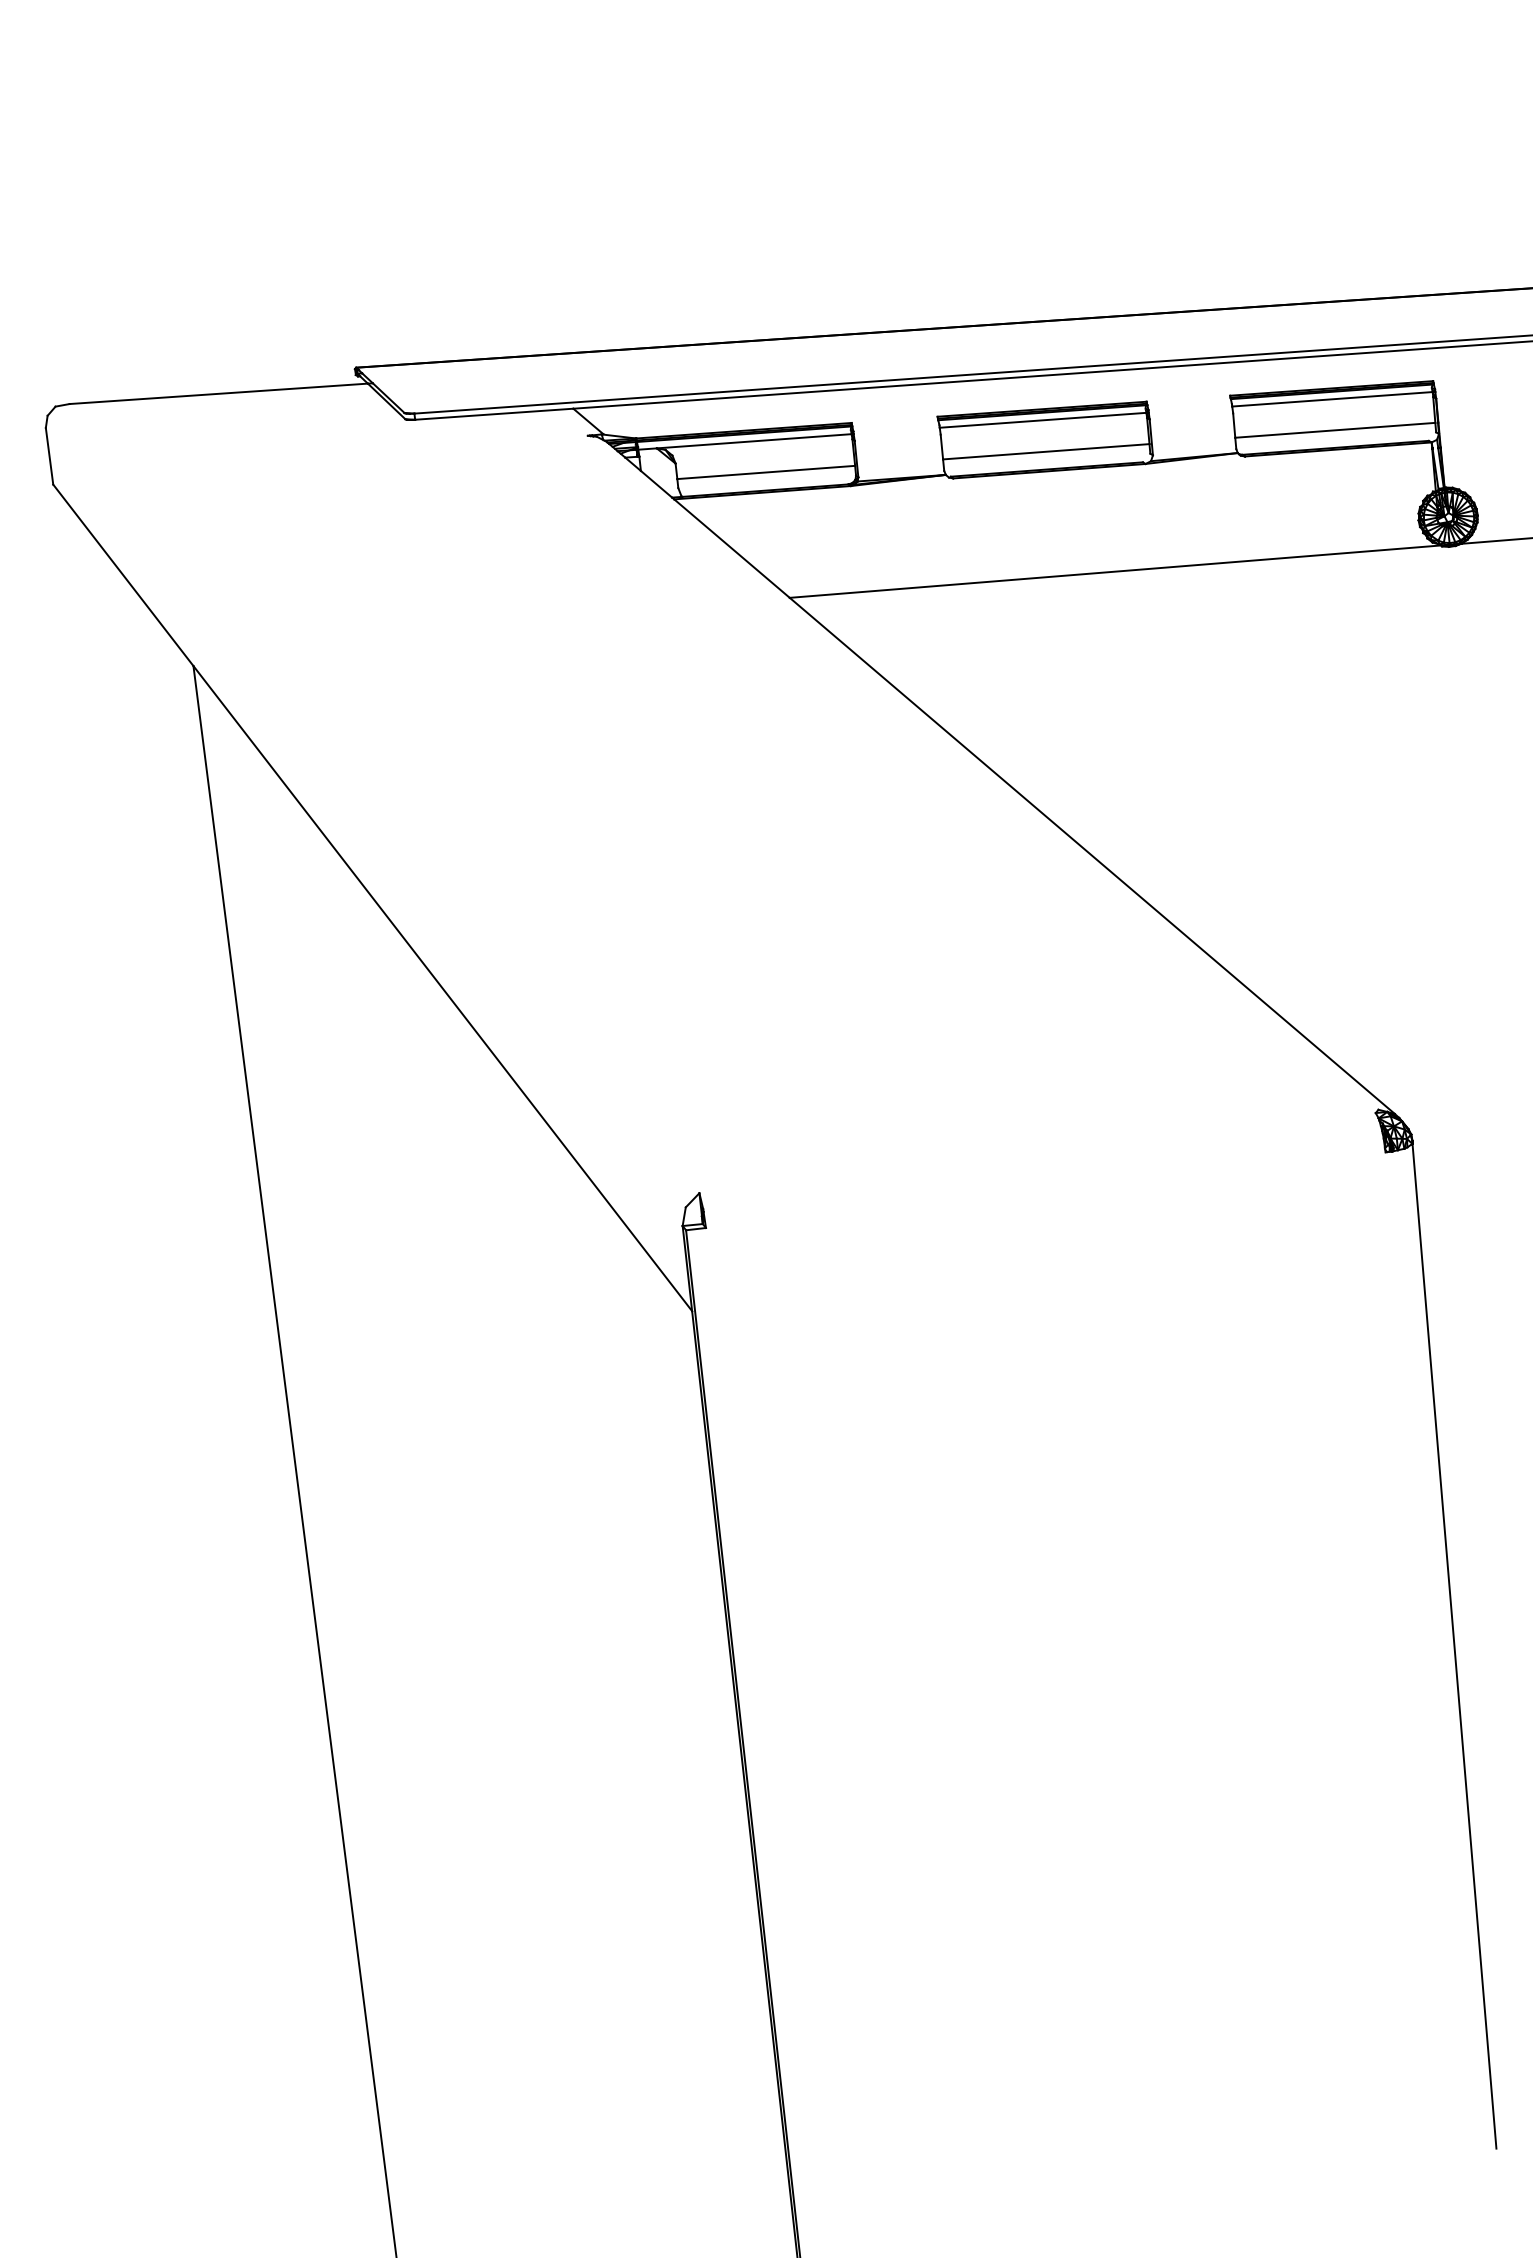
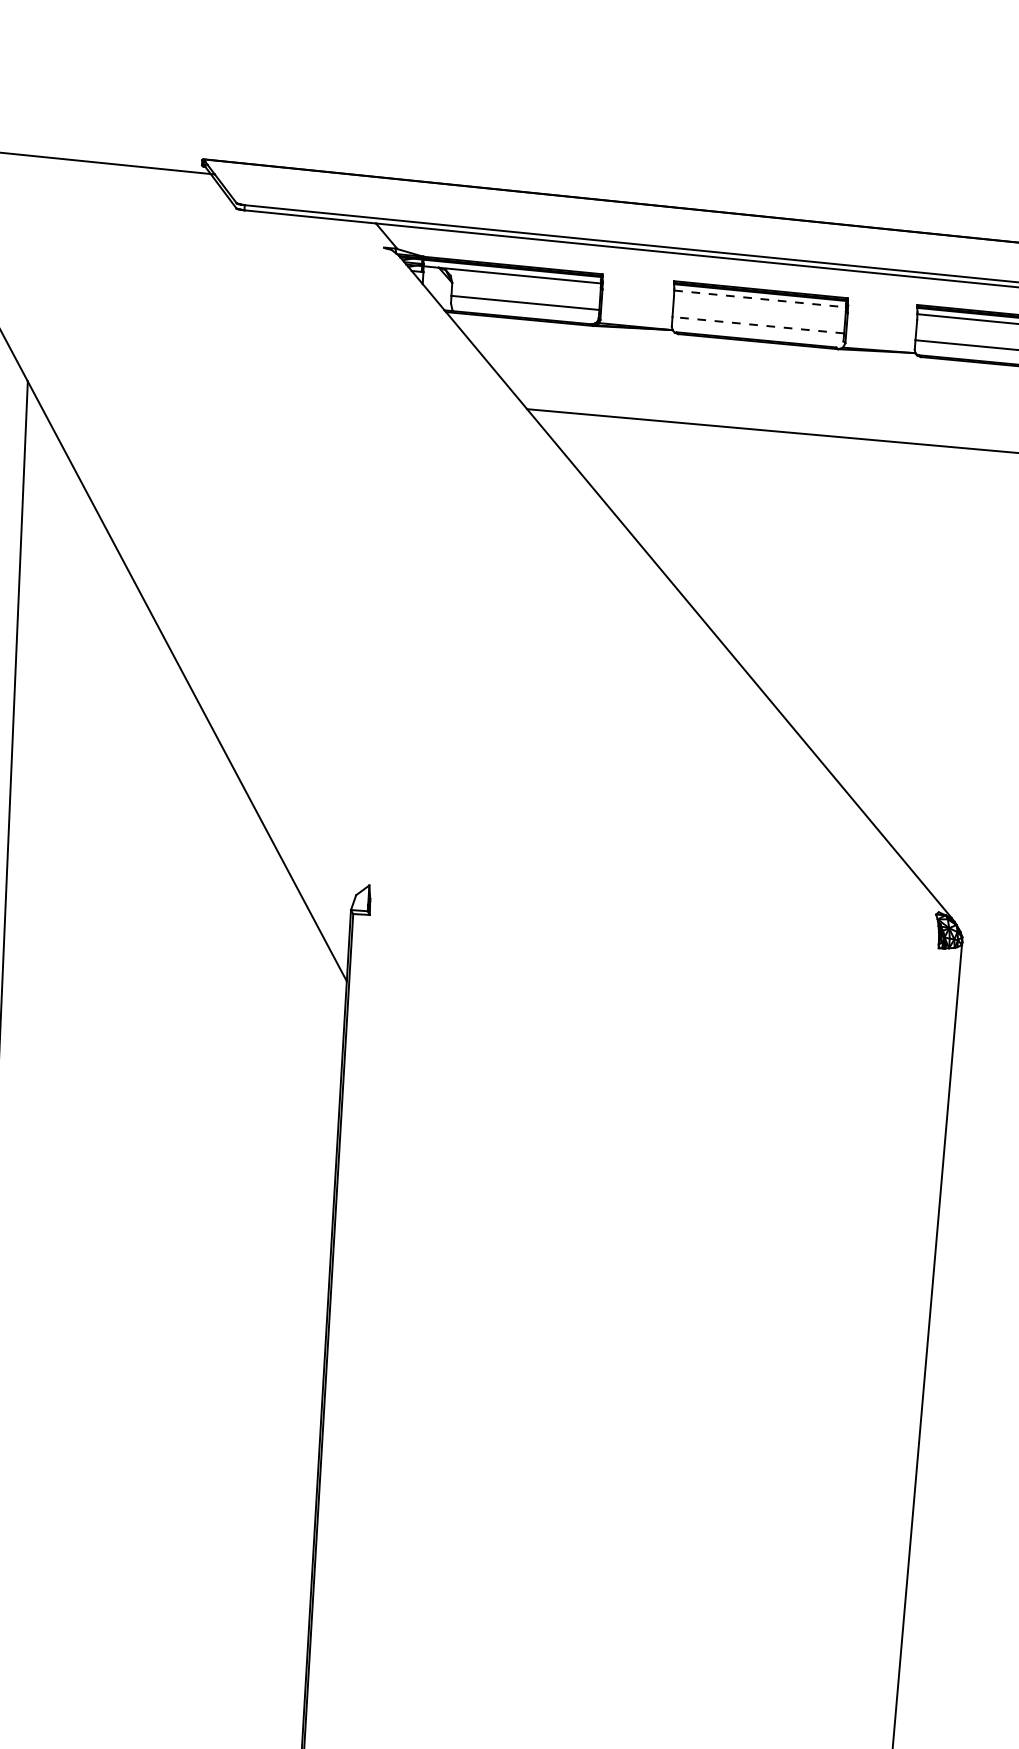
line: (1044, 420) -> (761, 299), solid -> dashed
line: (1045, 451) -> (757, 324), solid -> dashed

